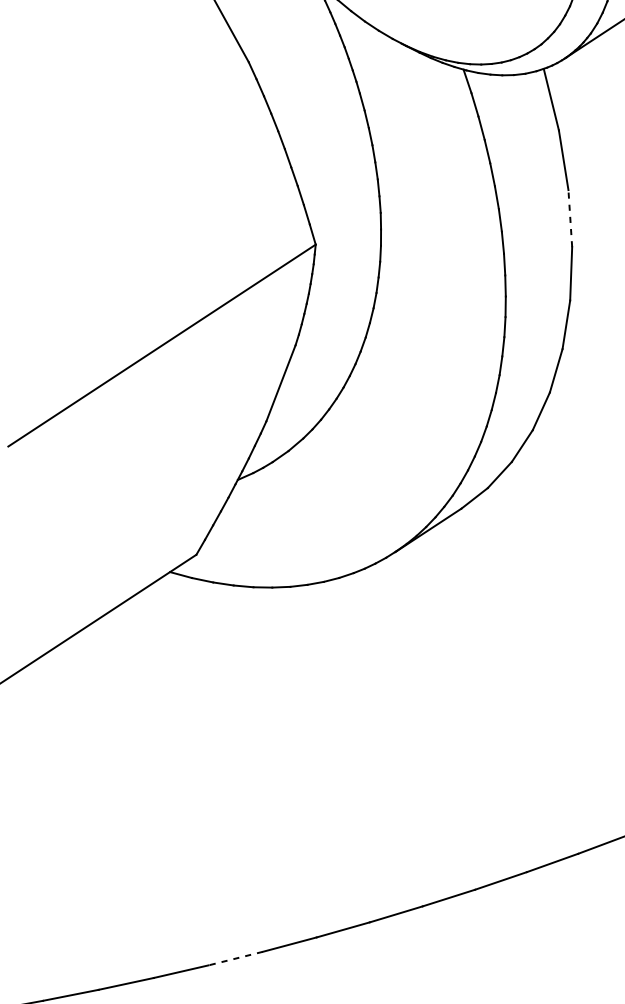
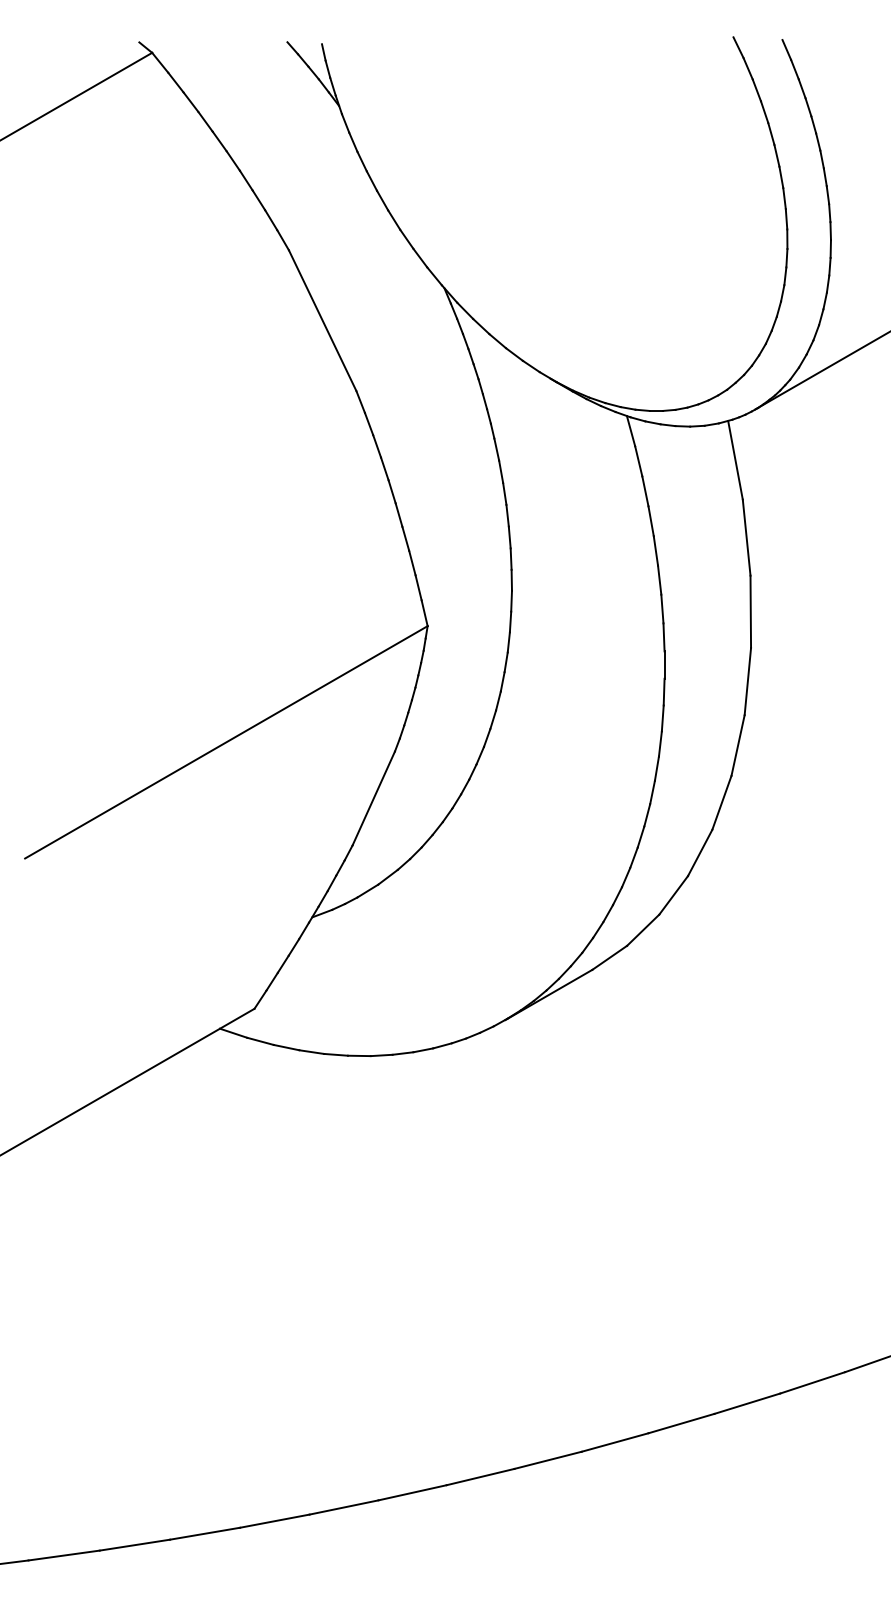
line: (570, 218) -> (750, 611), dashed -> solid
line: (235, 958) -> (274, 1521), dashed -> solid

